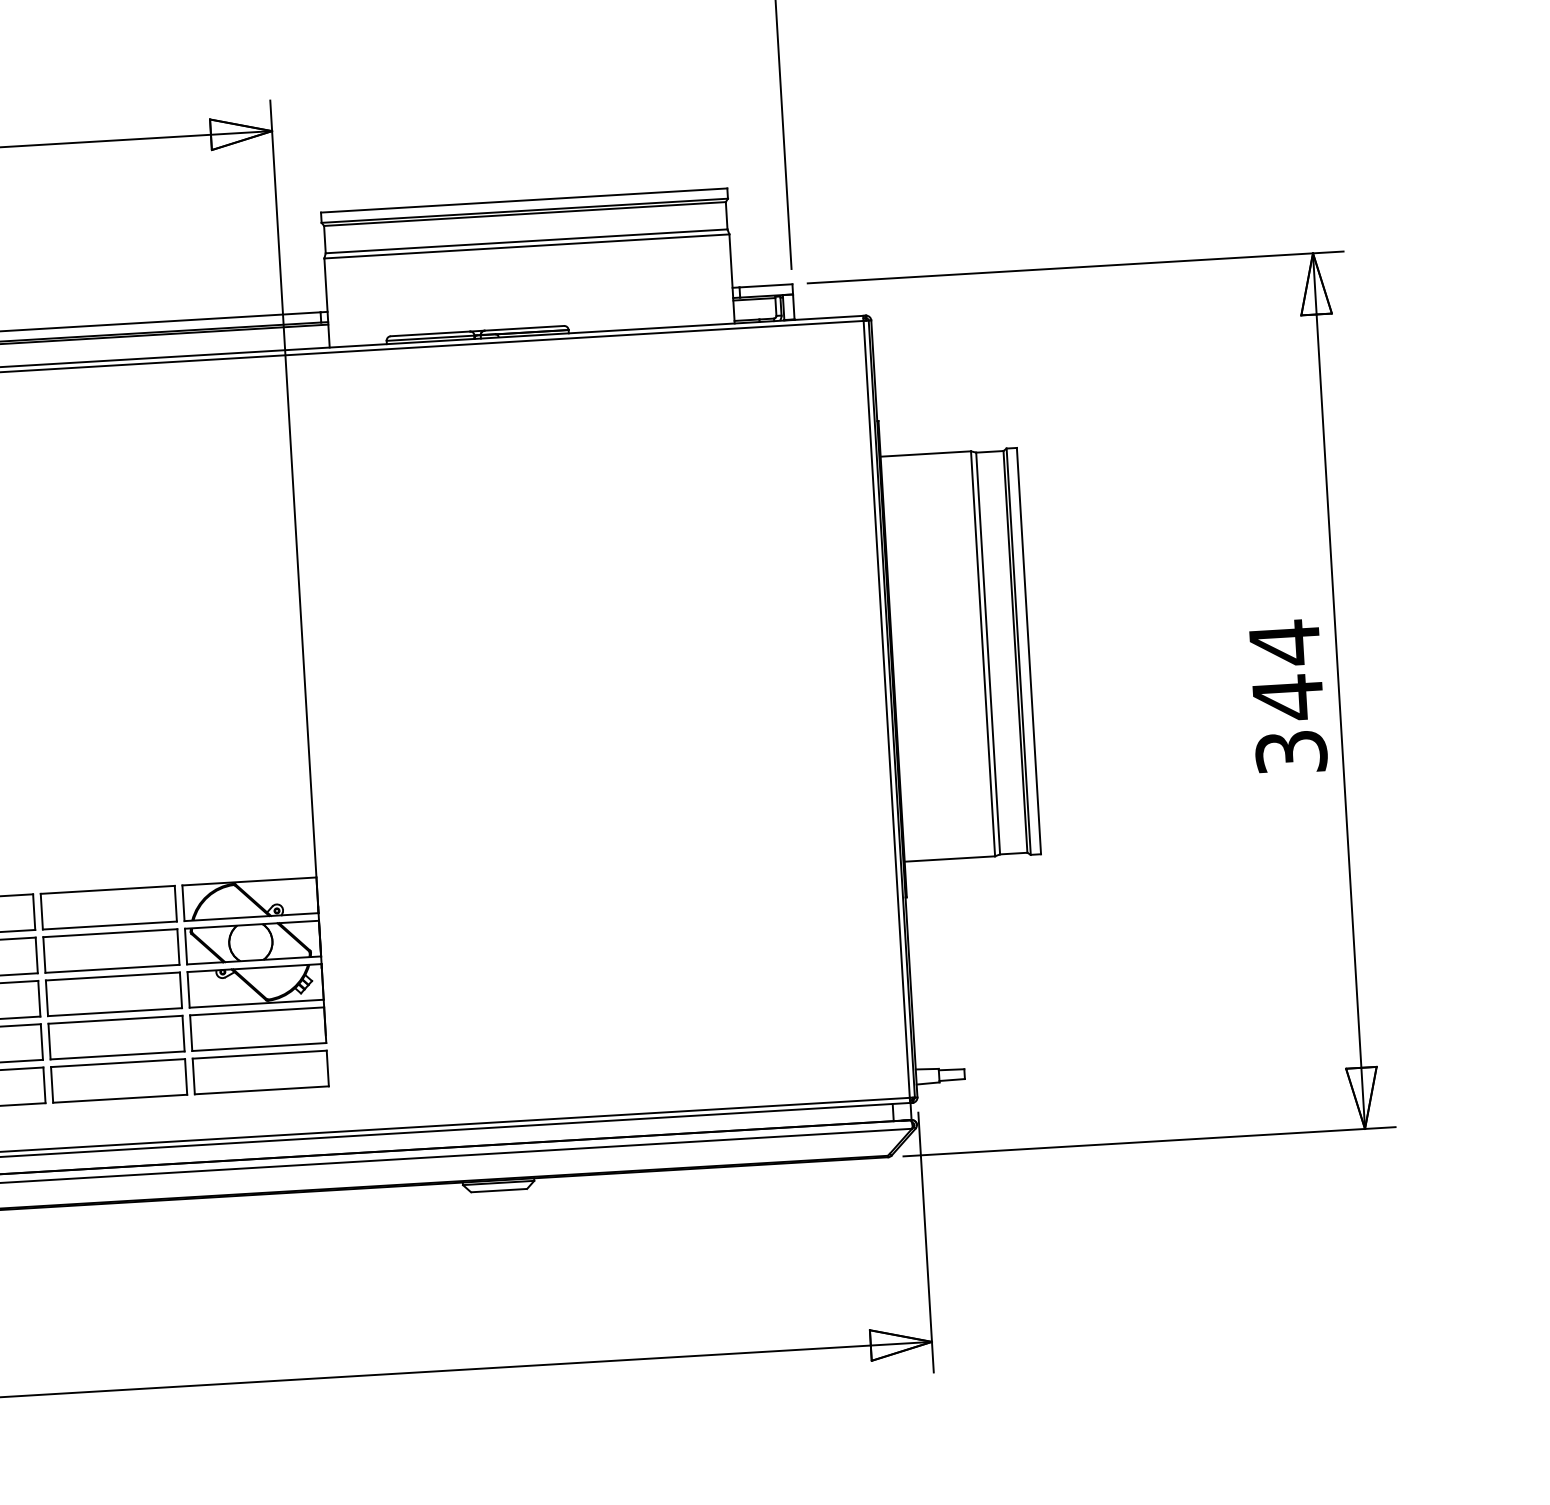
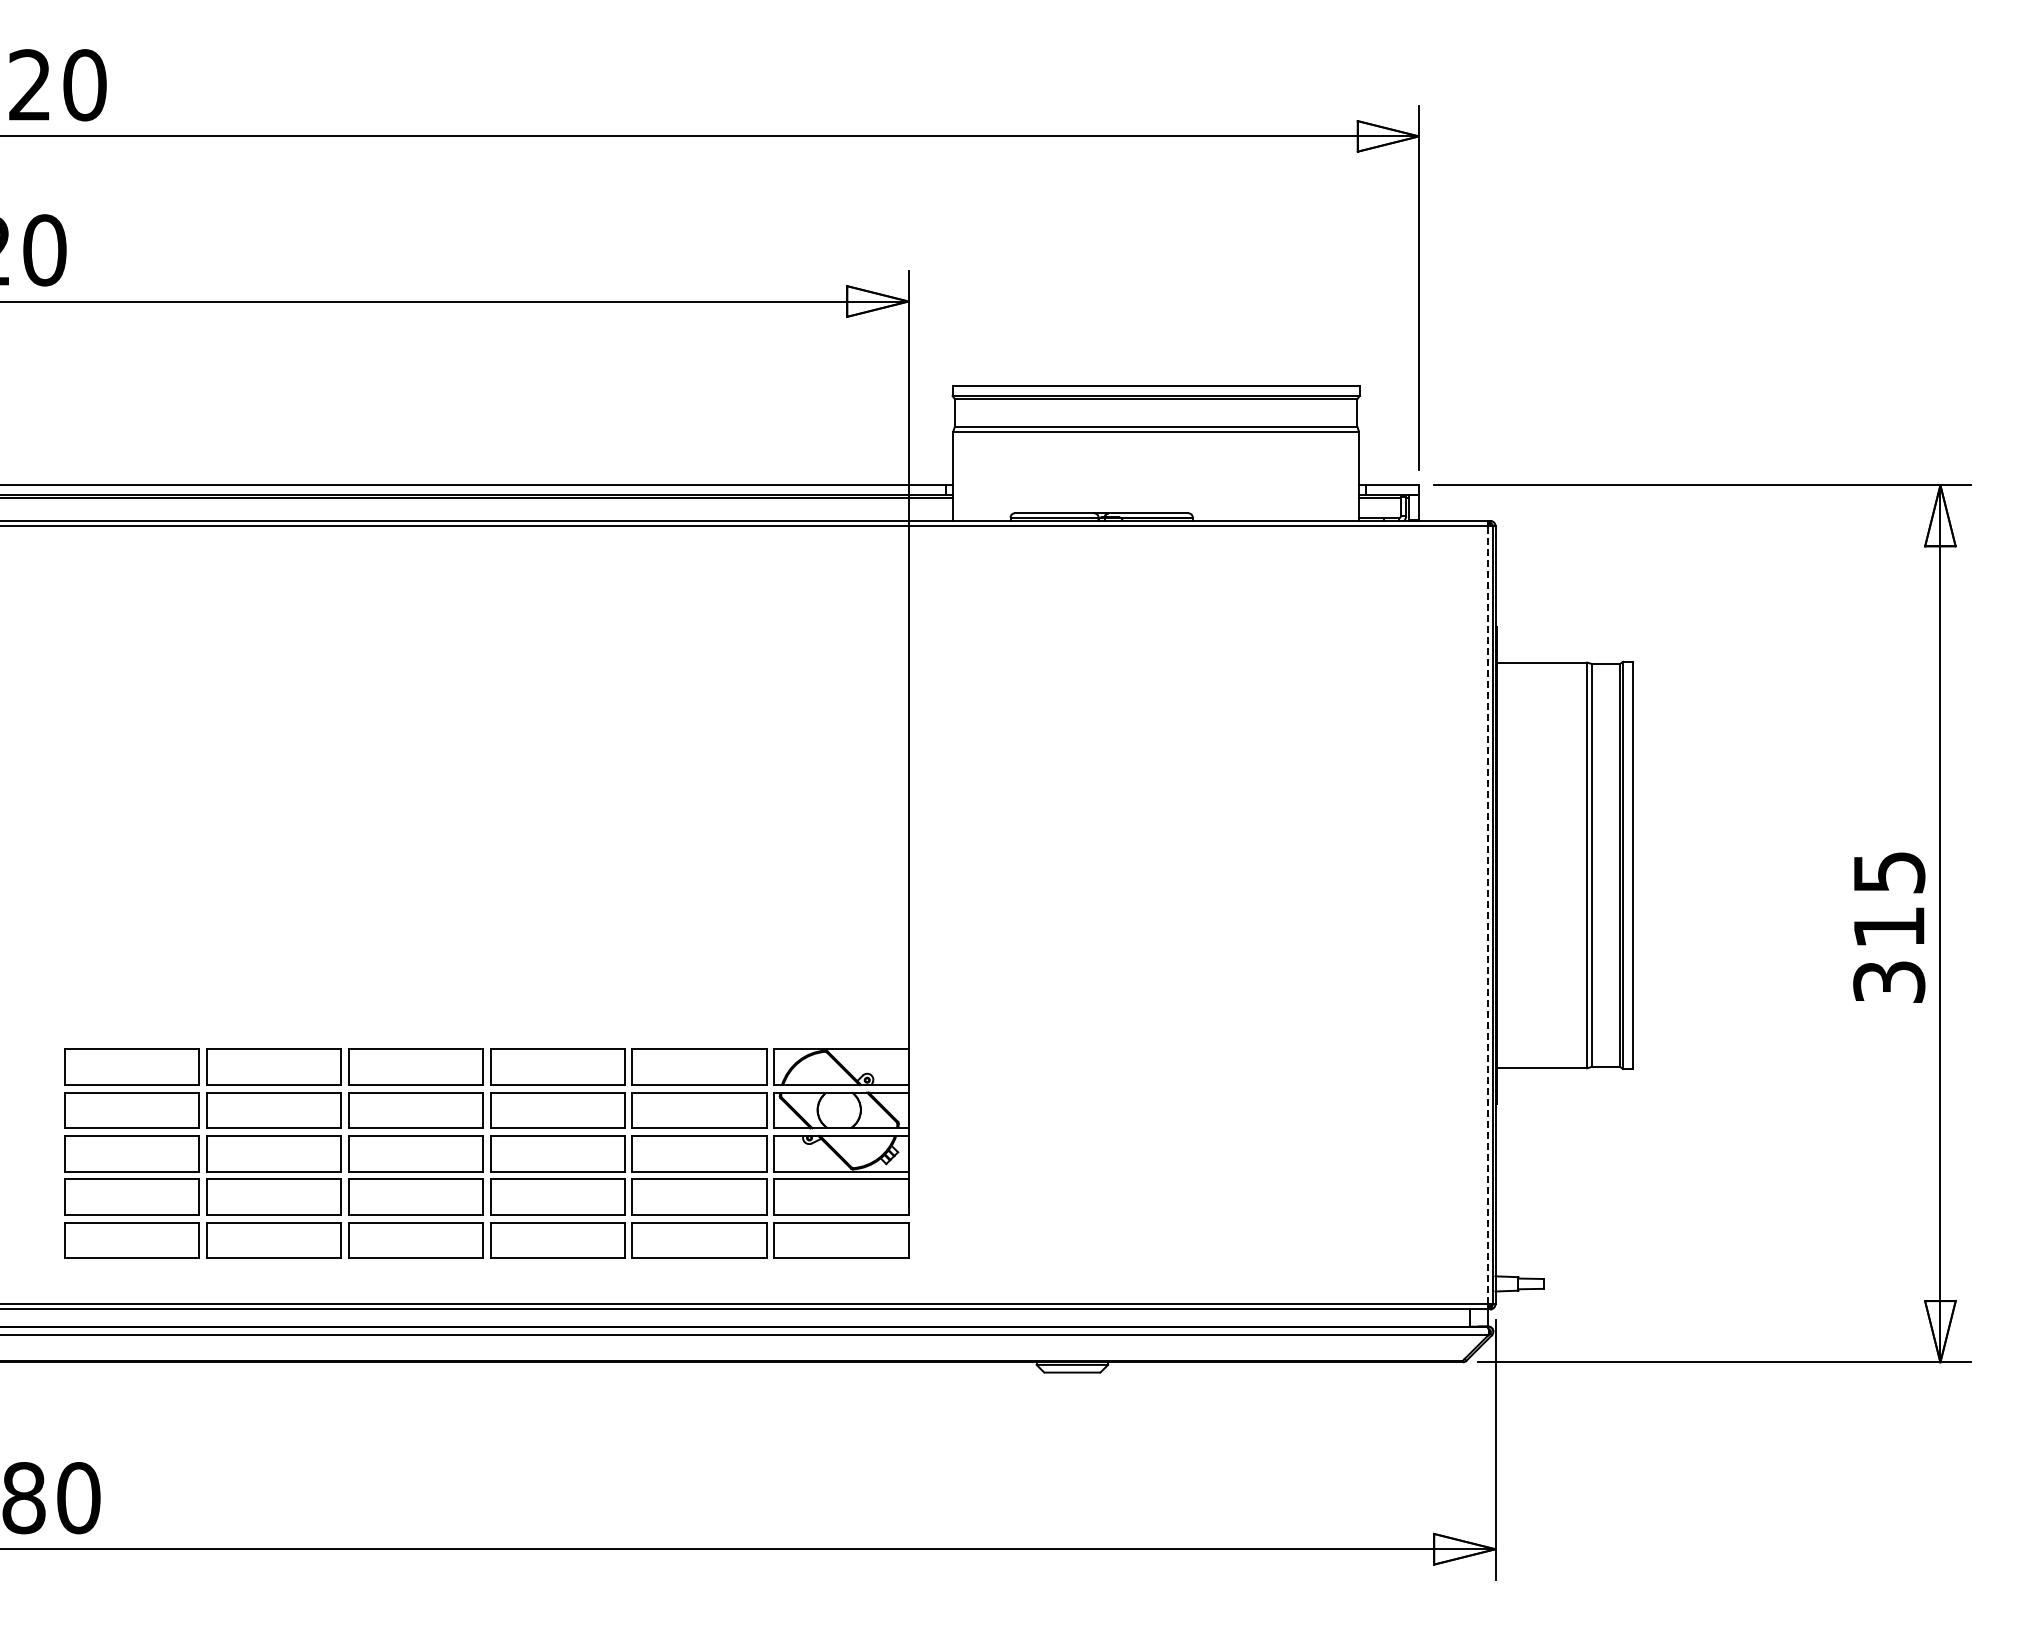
text: (1286, 669) -> (1889, 899), 344 -> 315
line: (886, 708) -> (1487, 914), solid -> dashed

